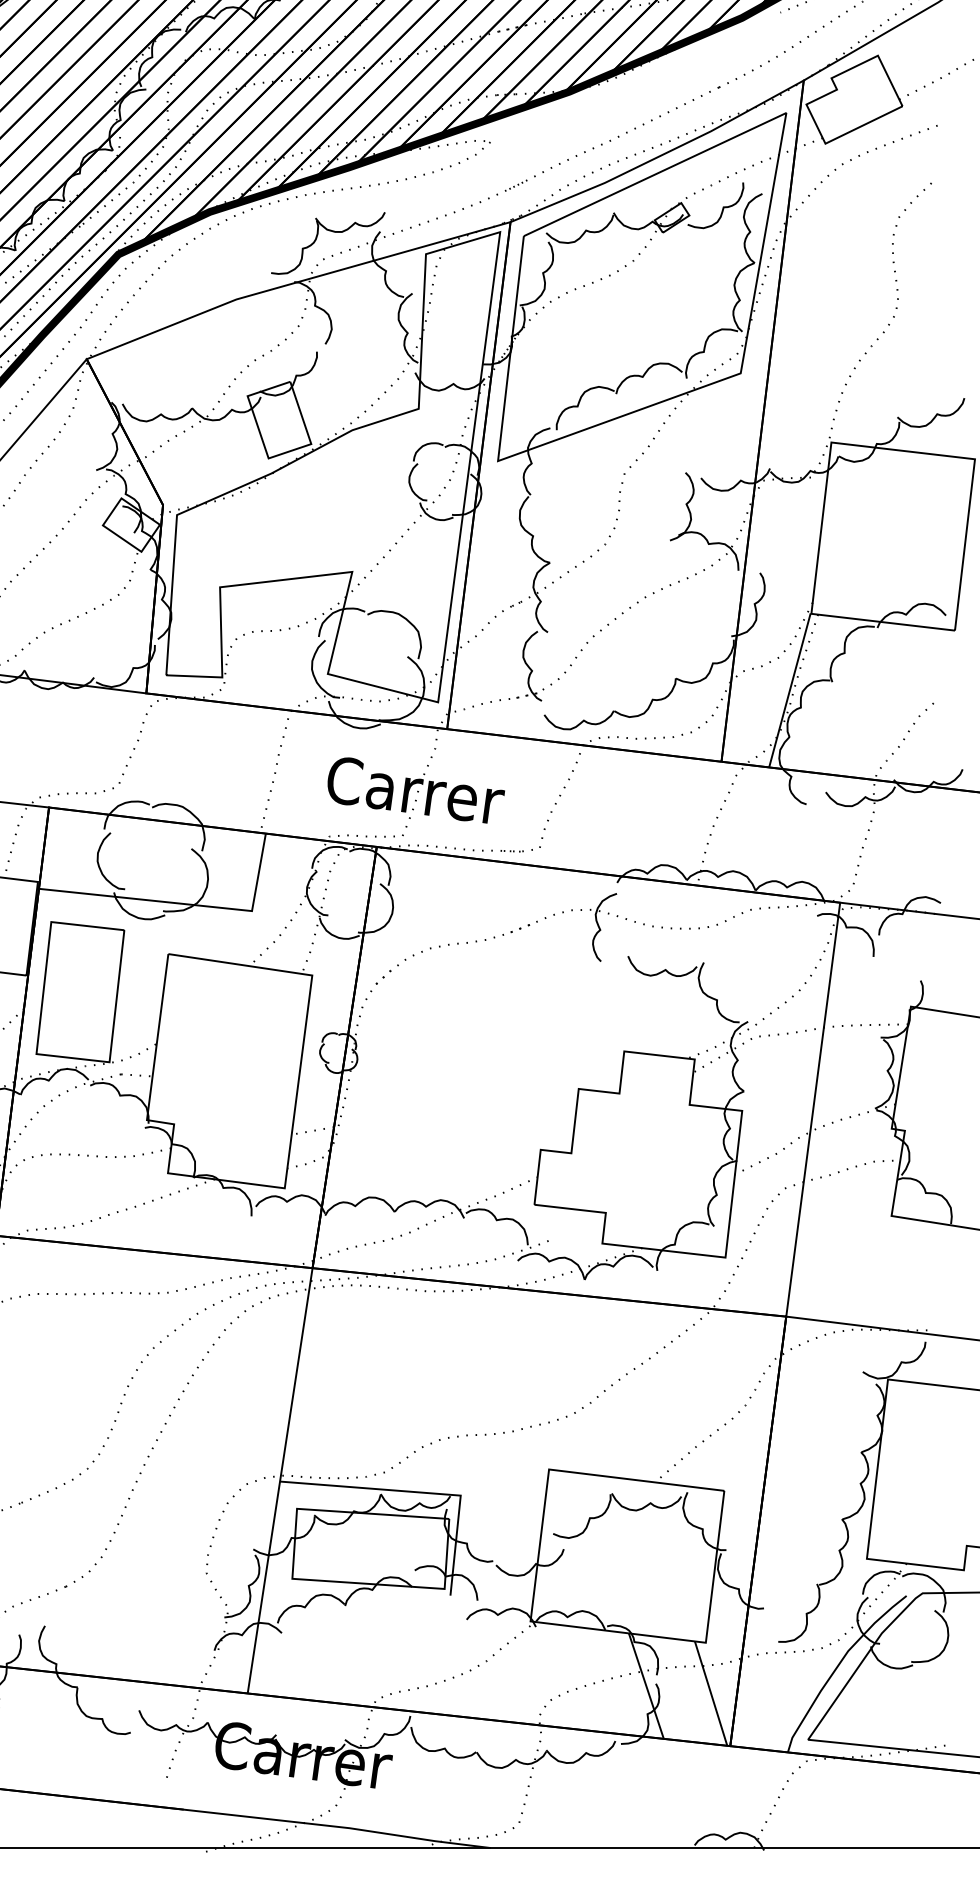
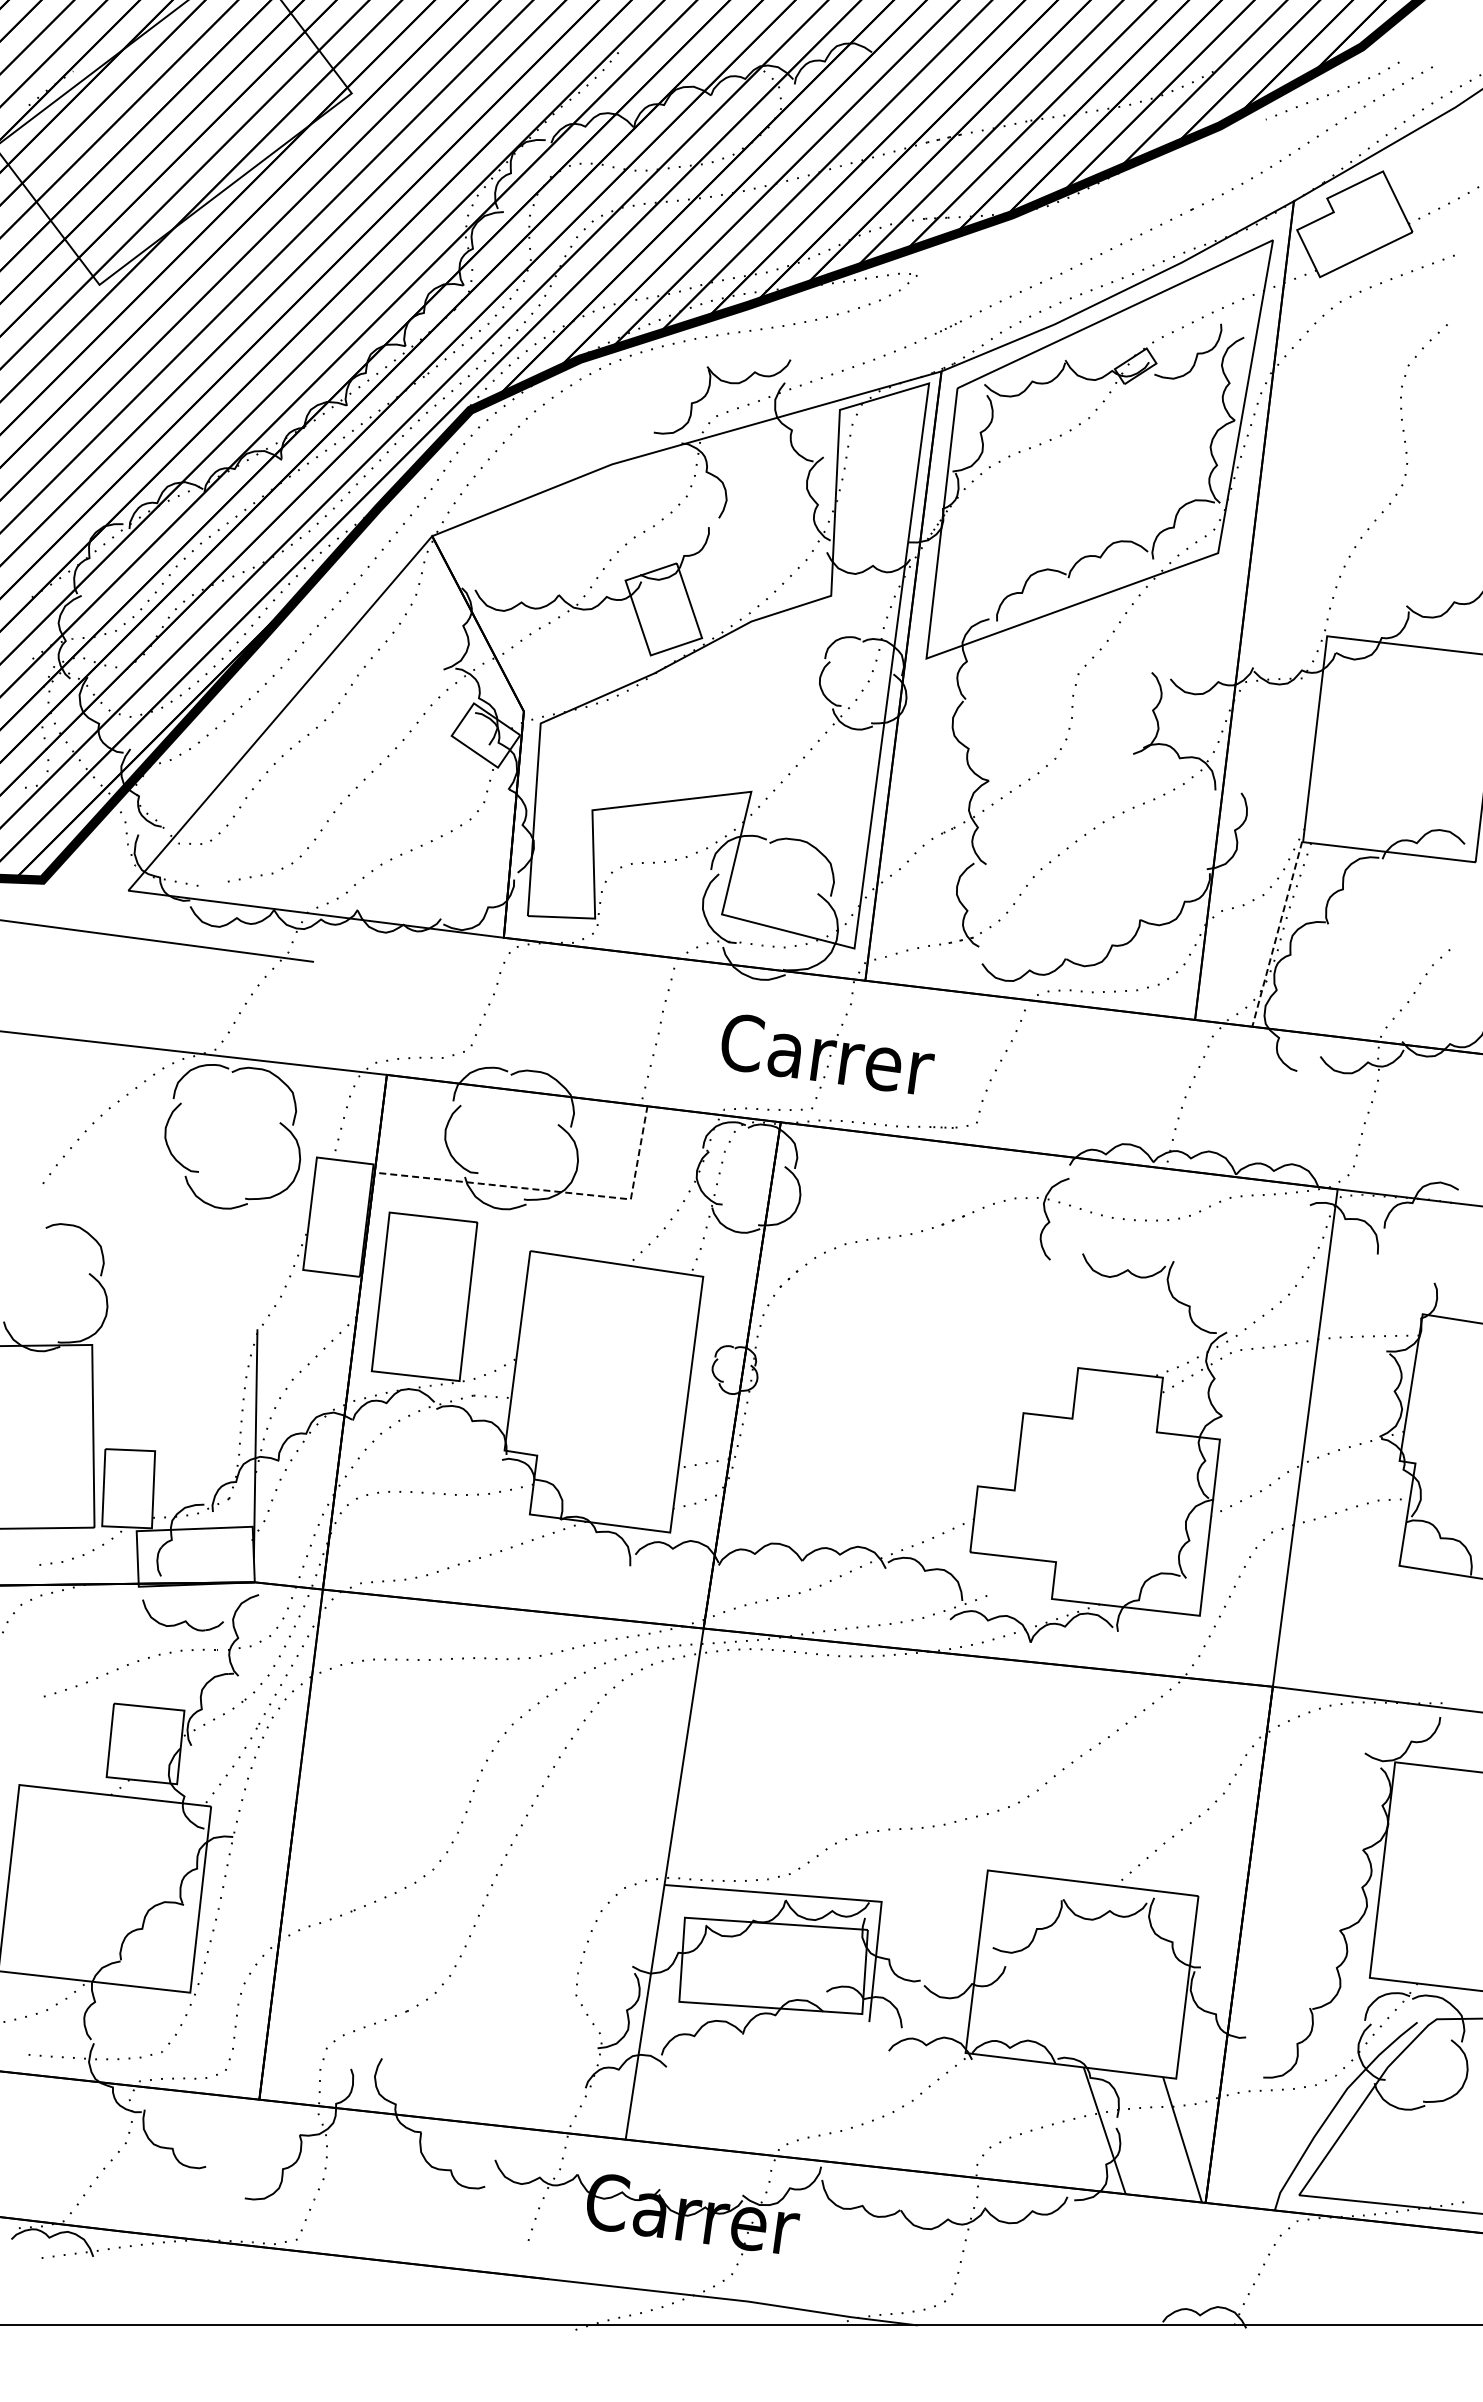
line: (790, 690) -> (1277, 934), solid -> dashed
line: (185, 904) -> (550, 1191), solid -> dashed

